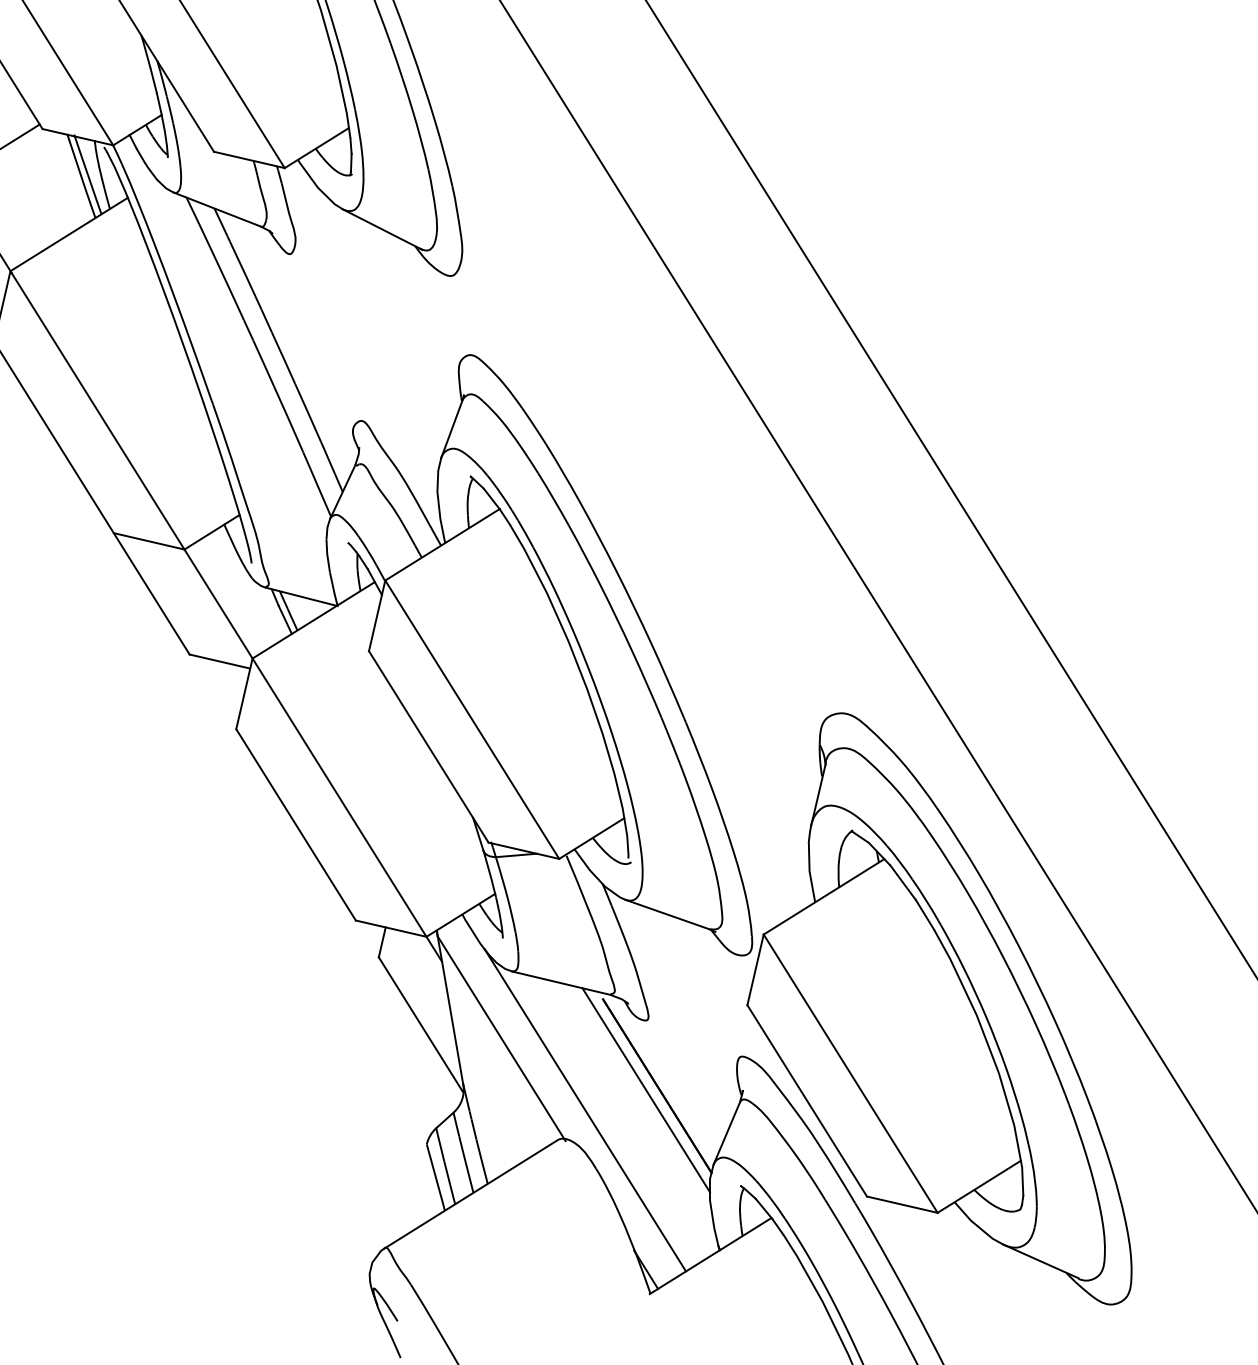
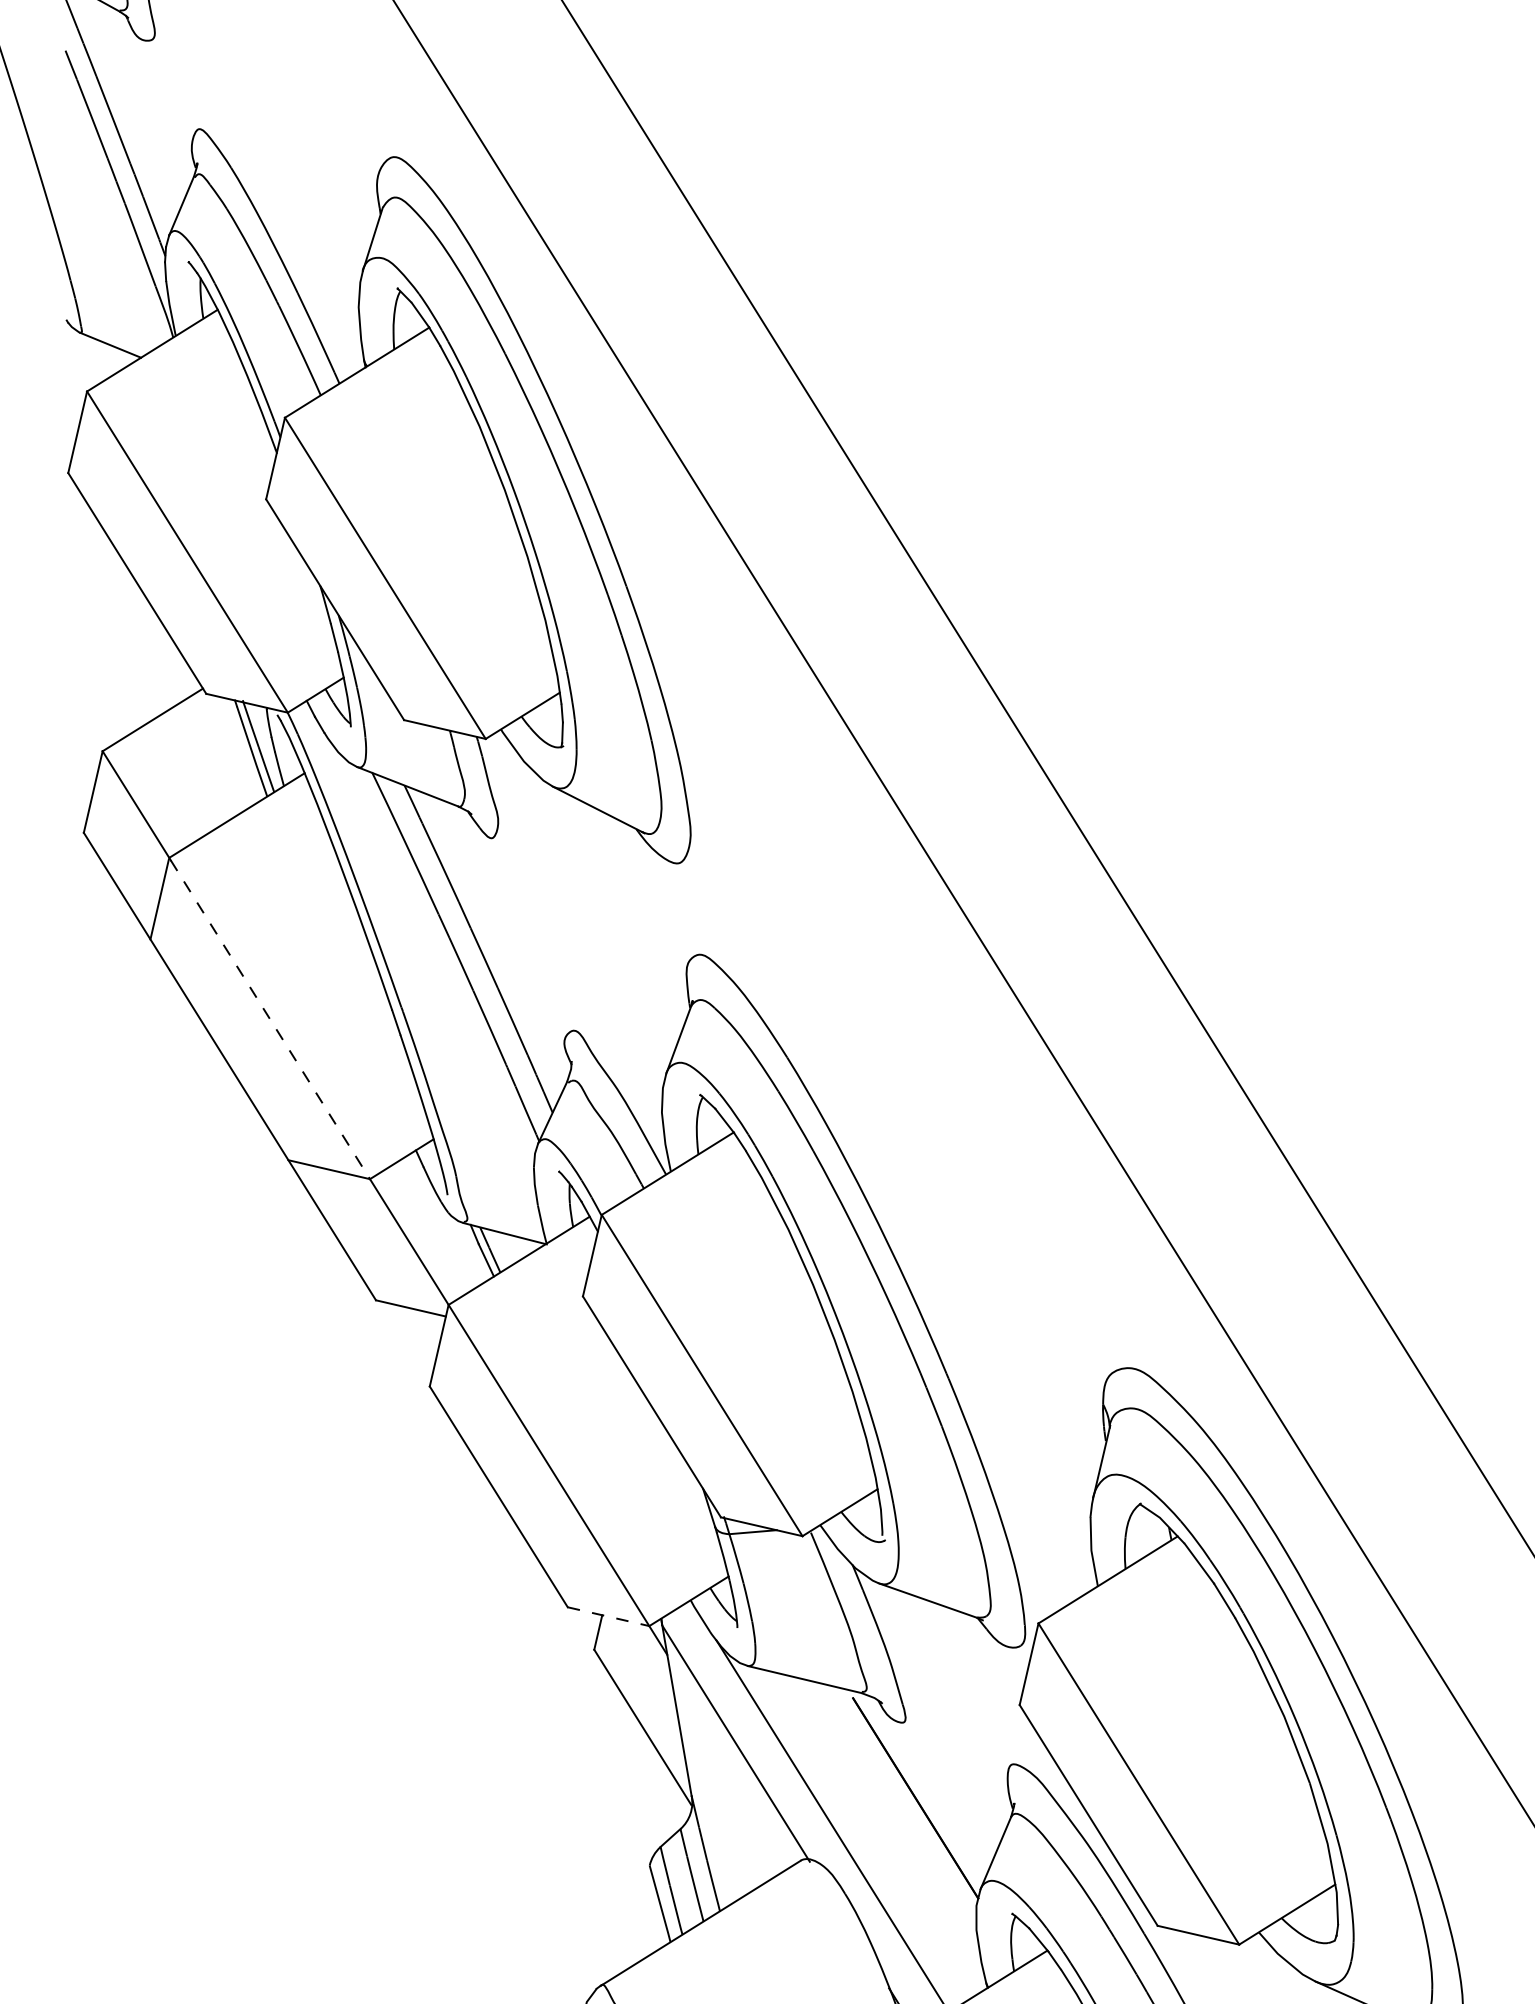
line: (98, 411) -> (270, 1019), solid -> dashed
line: (391, 928) -> (608, 1616), solid -> dashed
line: (645, 1089) -> (902, 1802), removed

